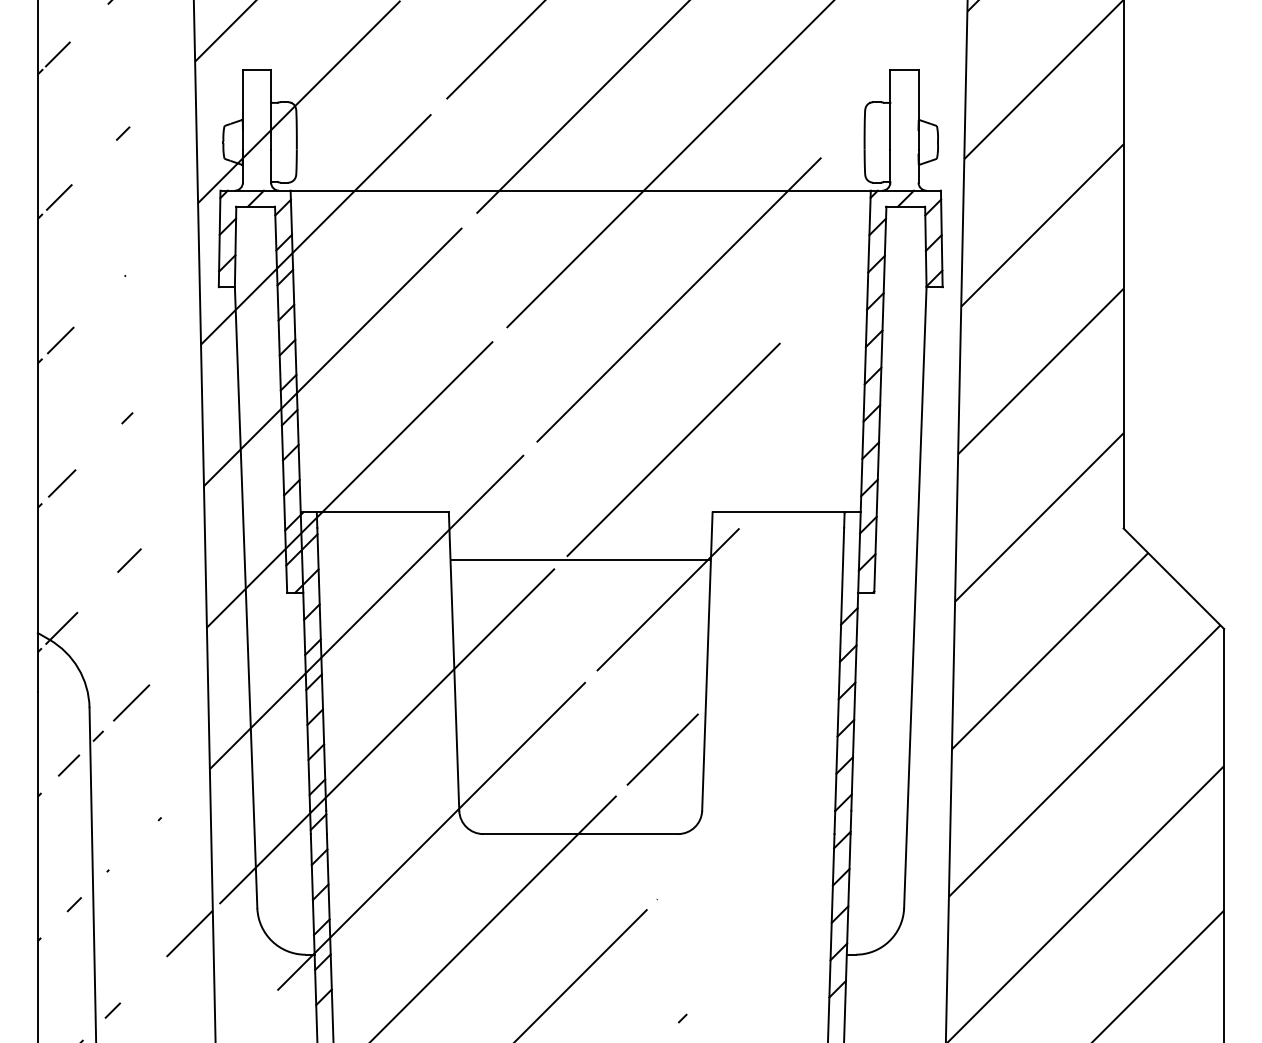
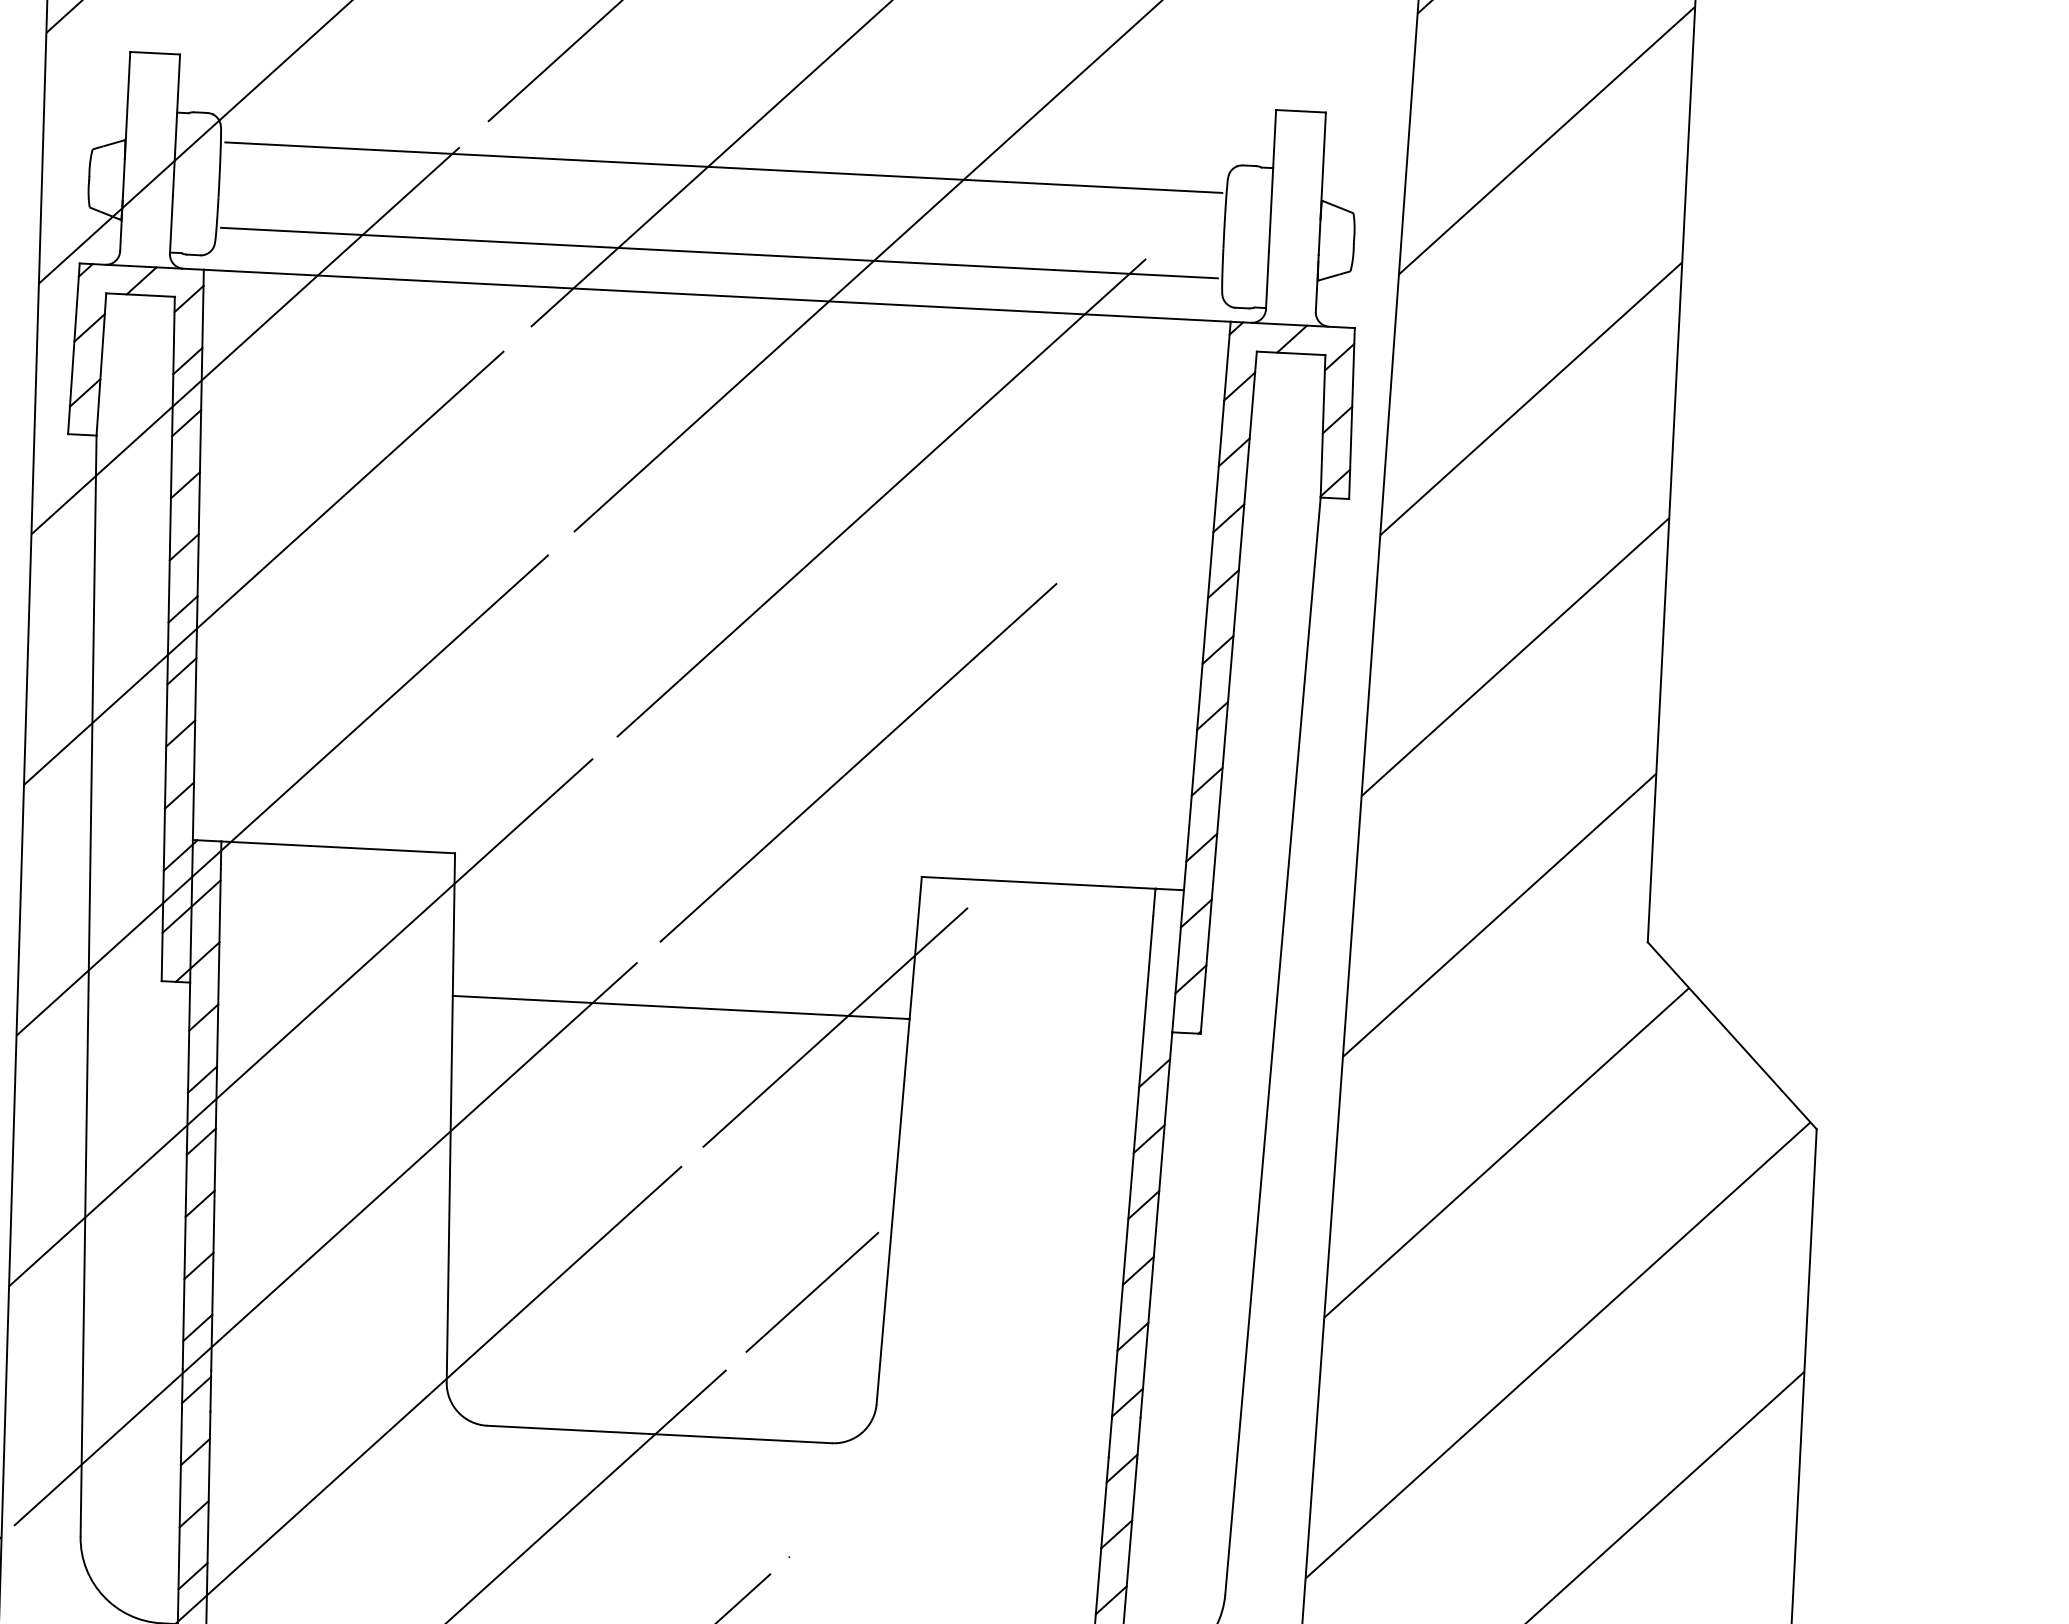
line: (580, 118) -> (723, 168), added
line: (580, 166) -> (719, 252), added
line: (580, 559) -> (680, 1006), moved

